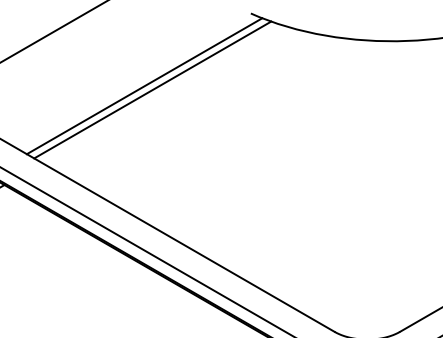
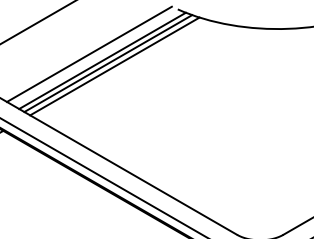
line: (126, 75) -> (89, 53), added
line: (161, 94) -> (114, 66), added

